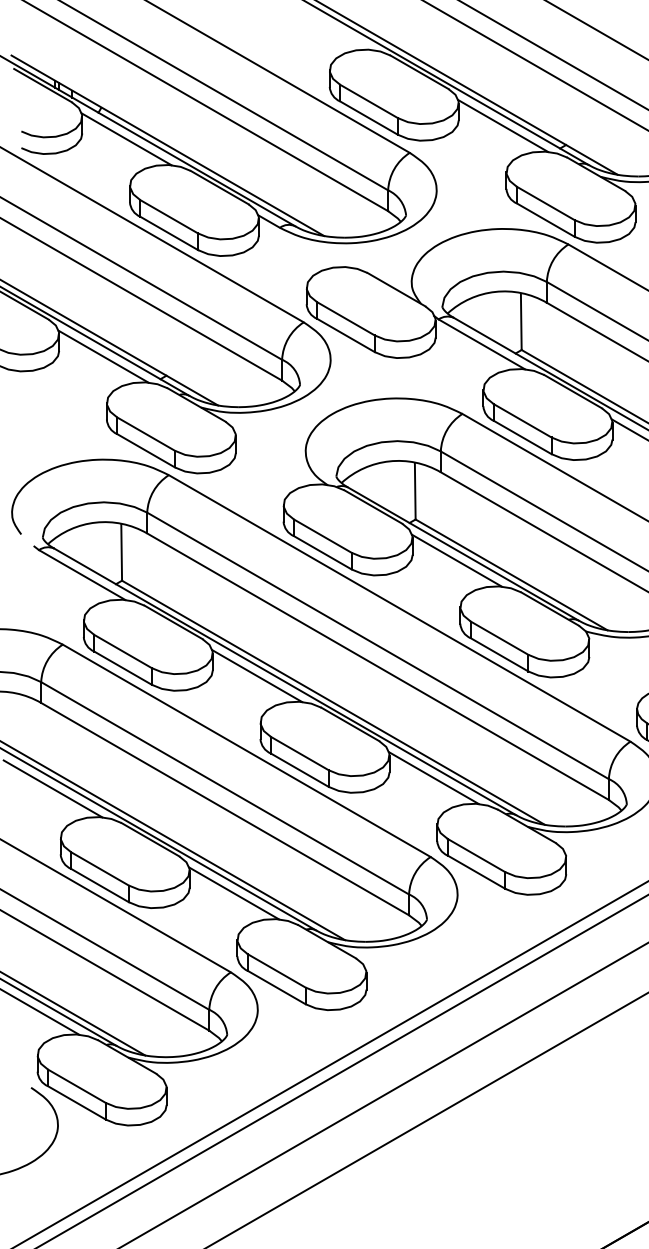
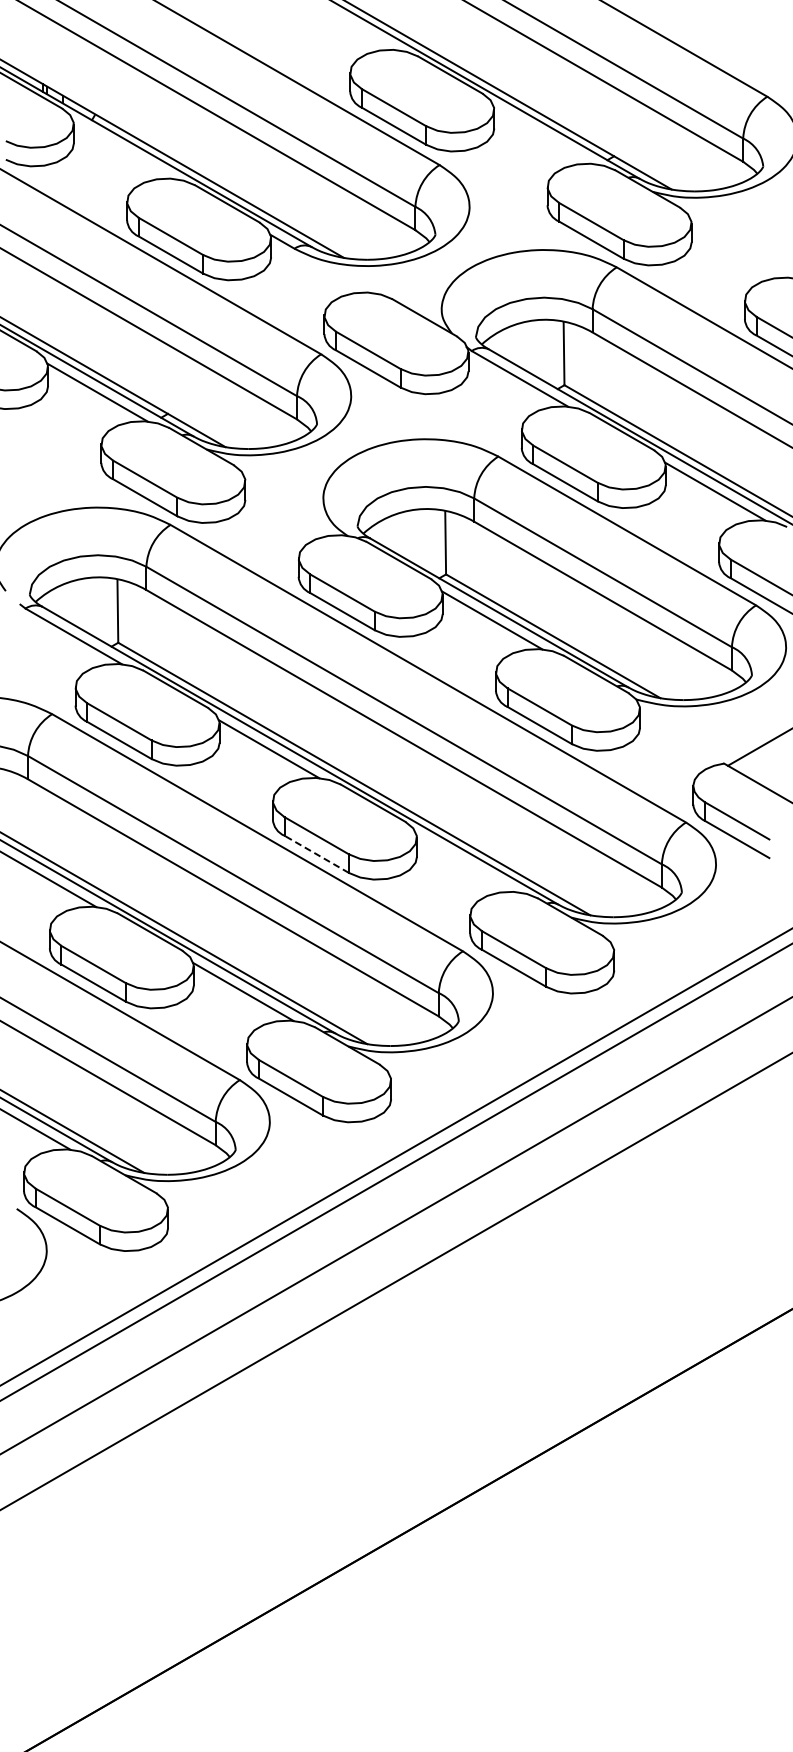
line: (502, 125) -> (543, 134), removed
line: (126, 138) -> (123, 149), removed
line: (299, 770) -> (316, 854), solid -> dashed
line: (433, 778) -> (466, 863), removed

